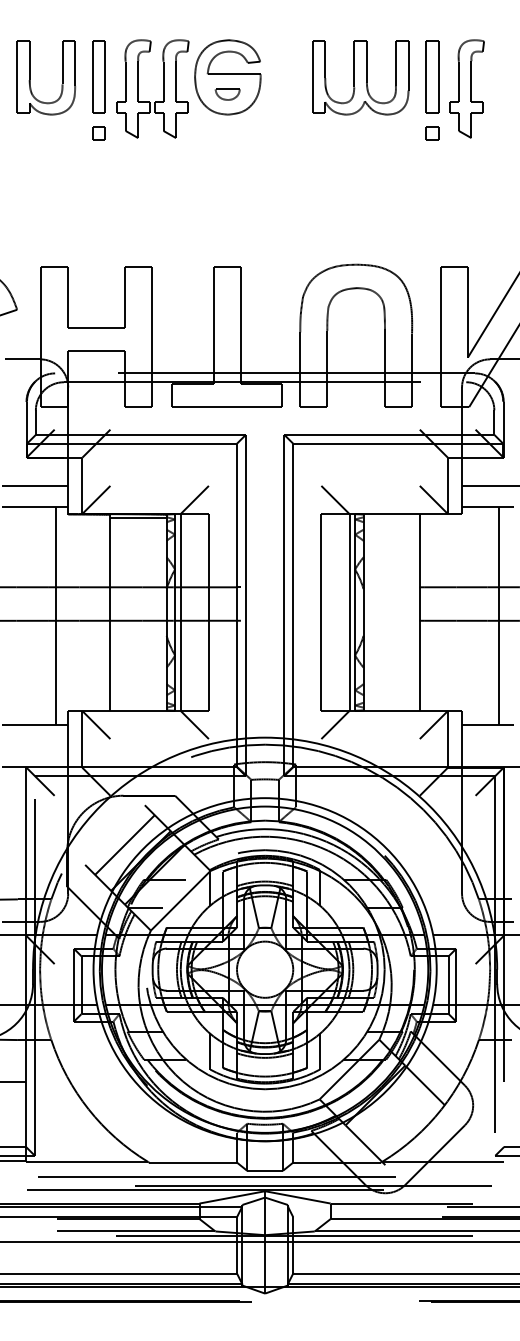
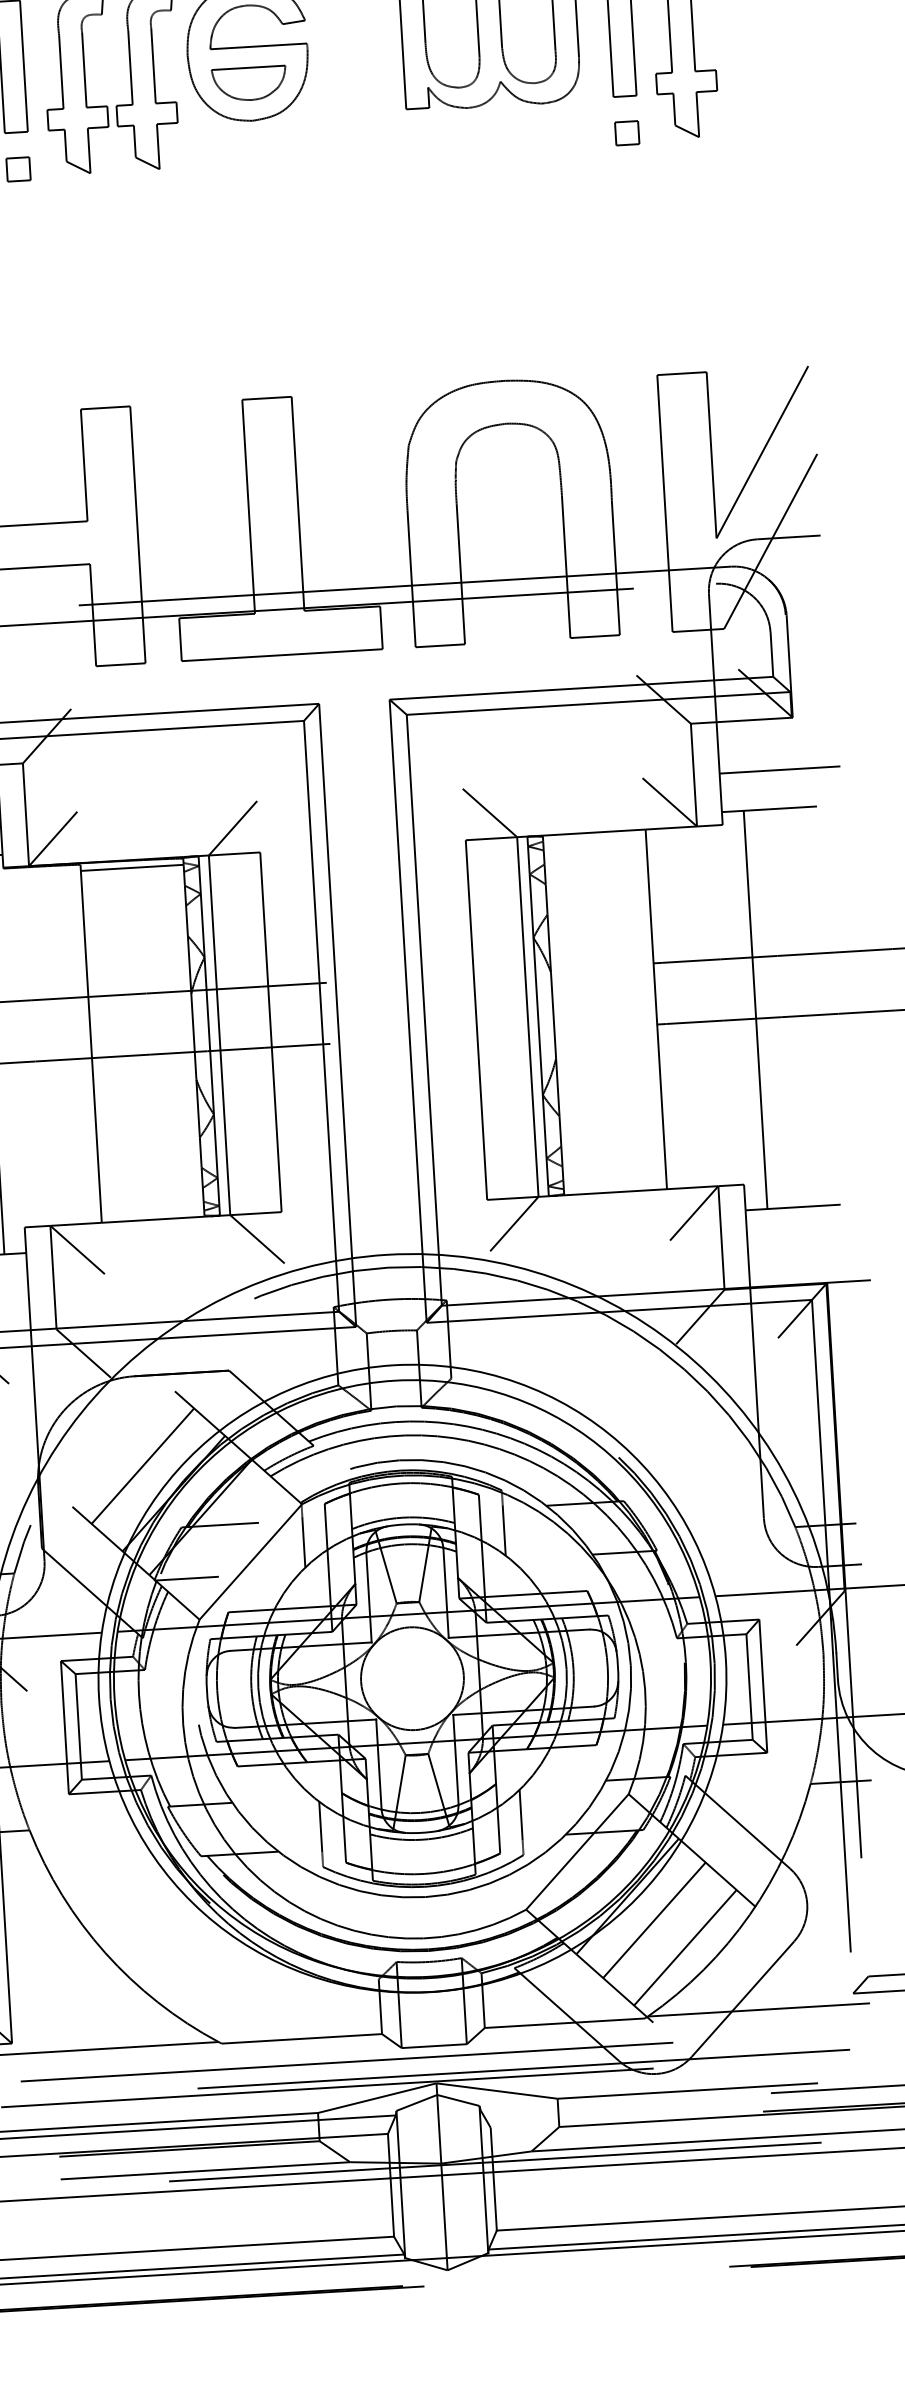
part: (227, 94) -> (248, 84), size x1.67
line: (498, 616) -> (754, 1010), moved
line: (389, 1109) -> (654, 1920), added
line: (405, 1125) -> (685, 1948), added

